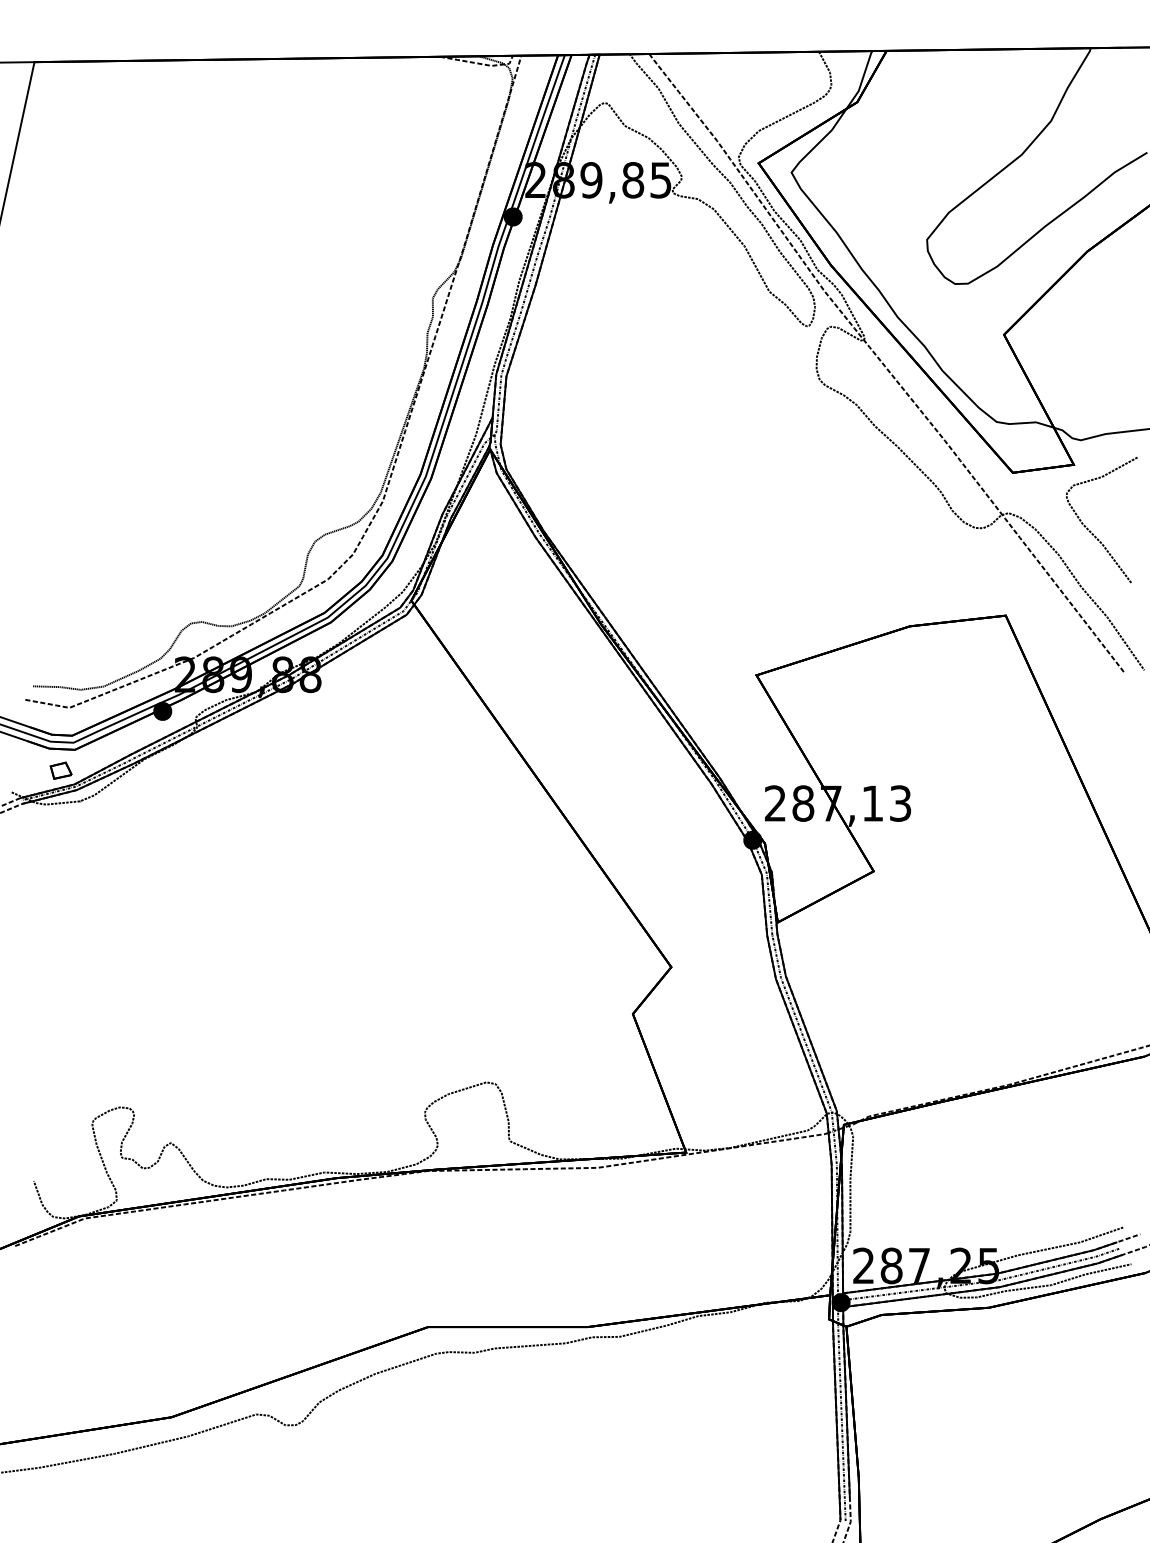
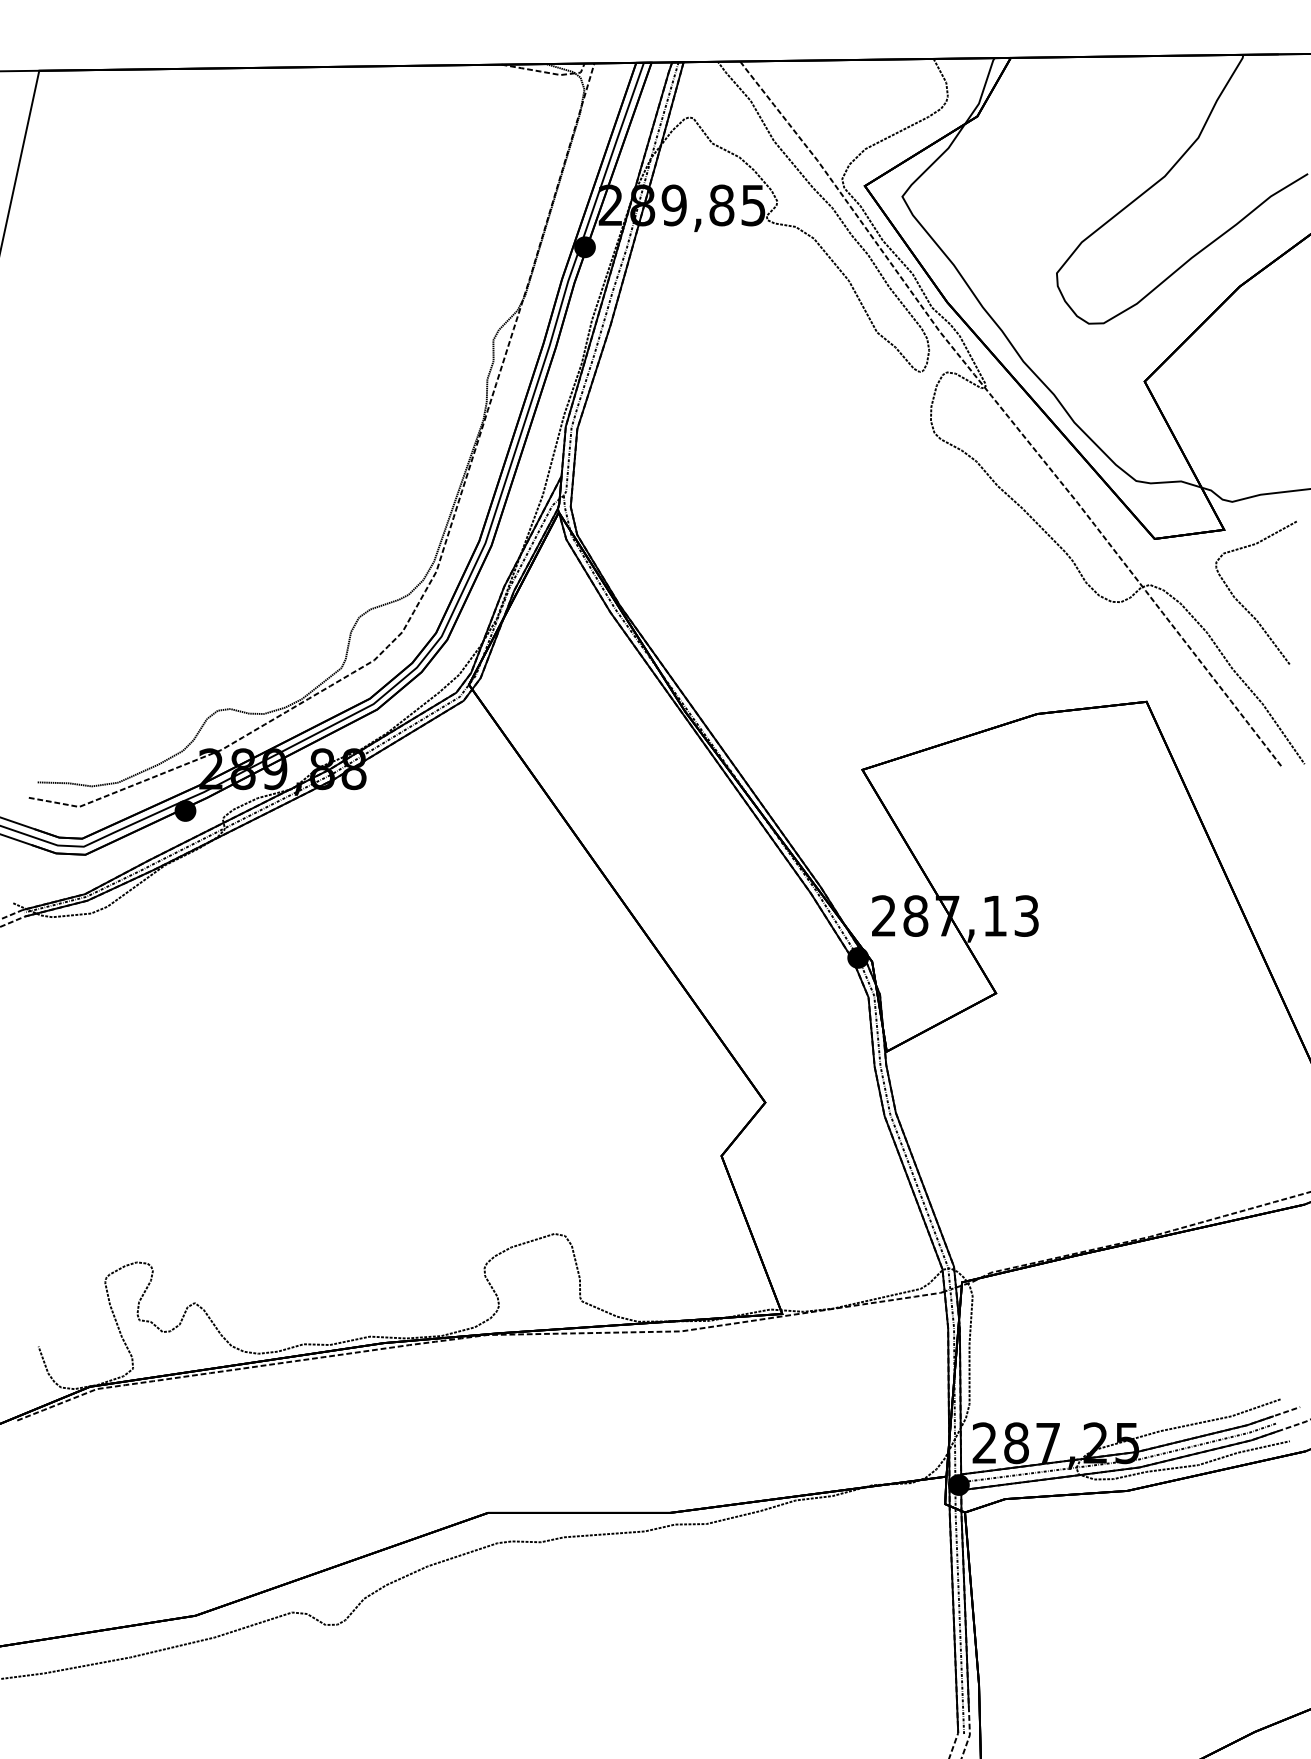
part: (60, 770) -> (68, 878), removed

